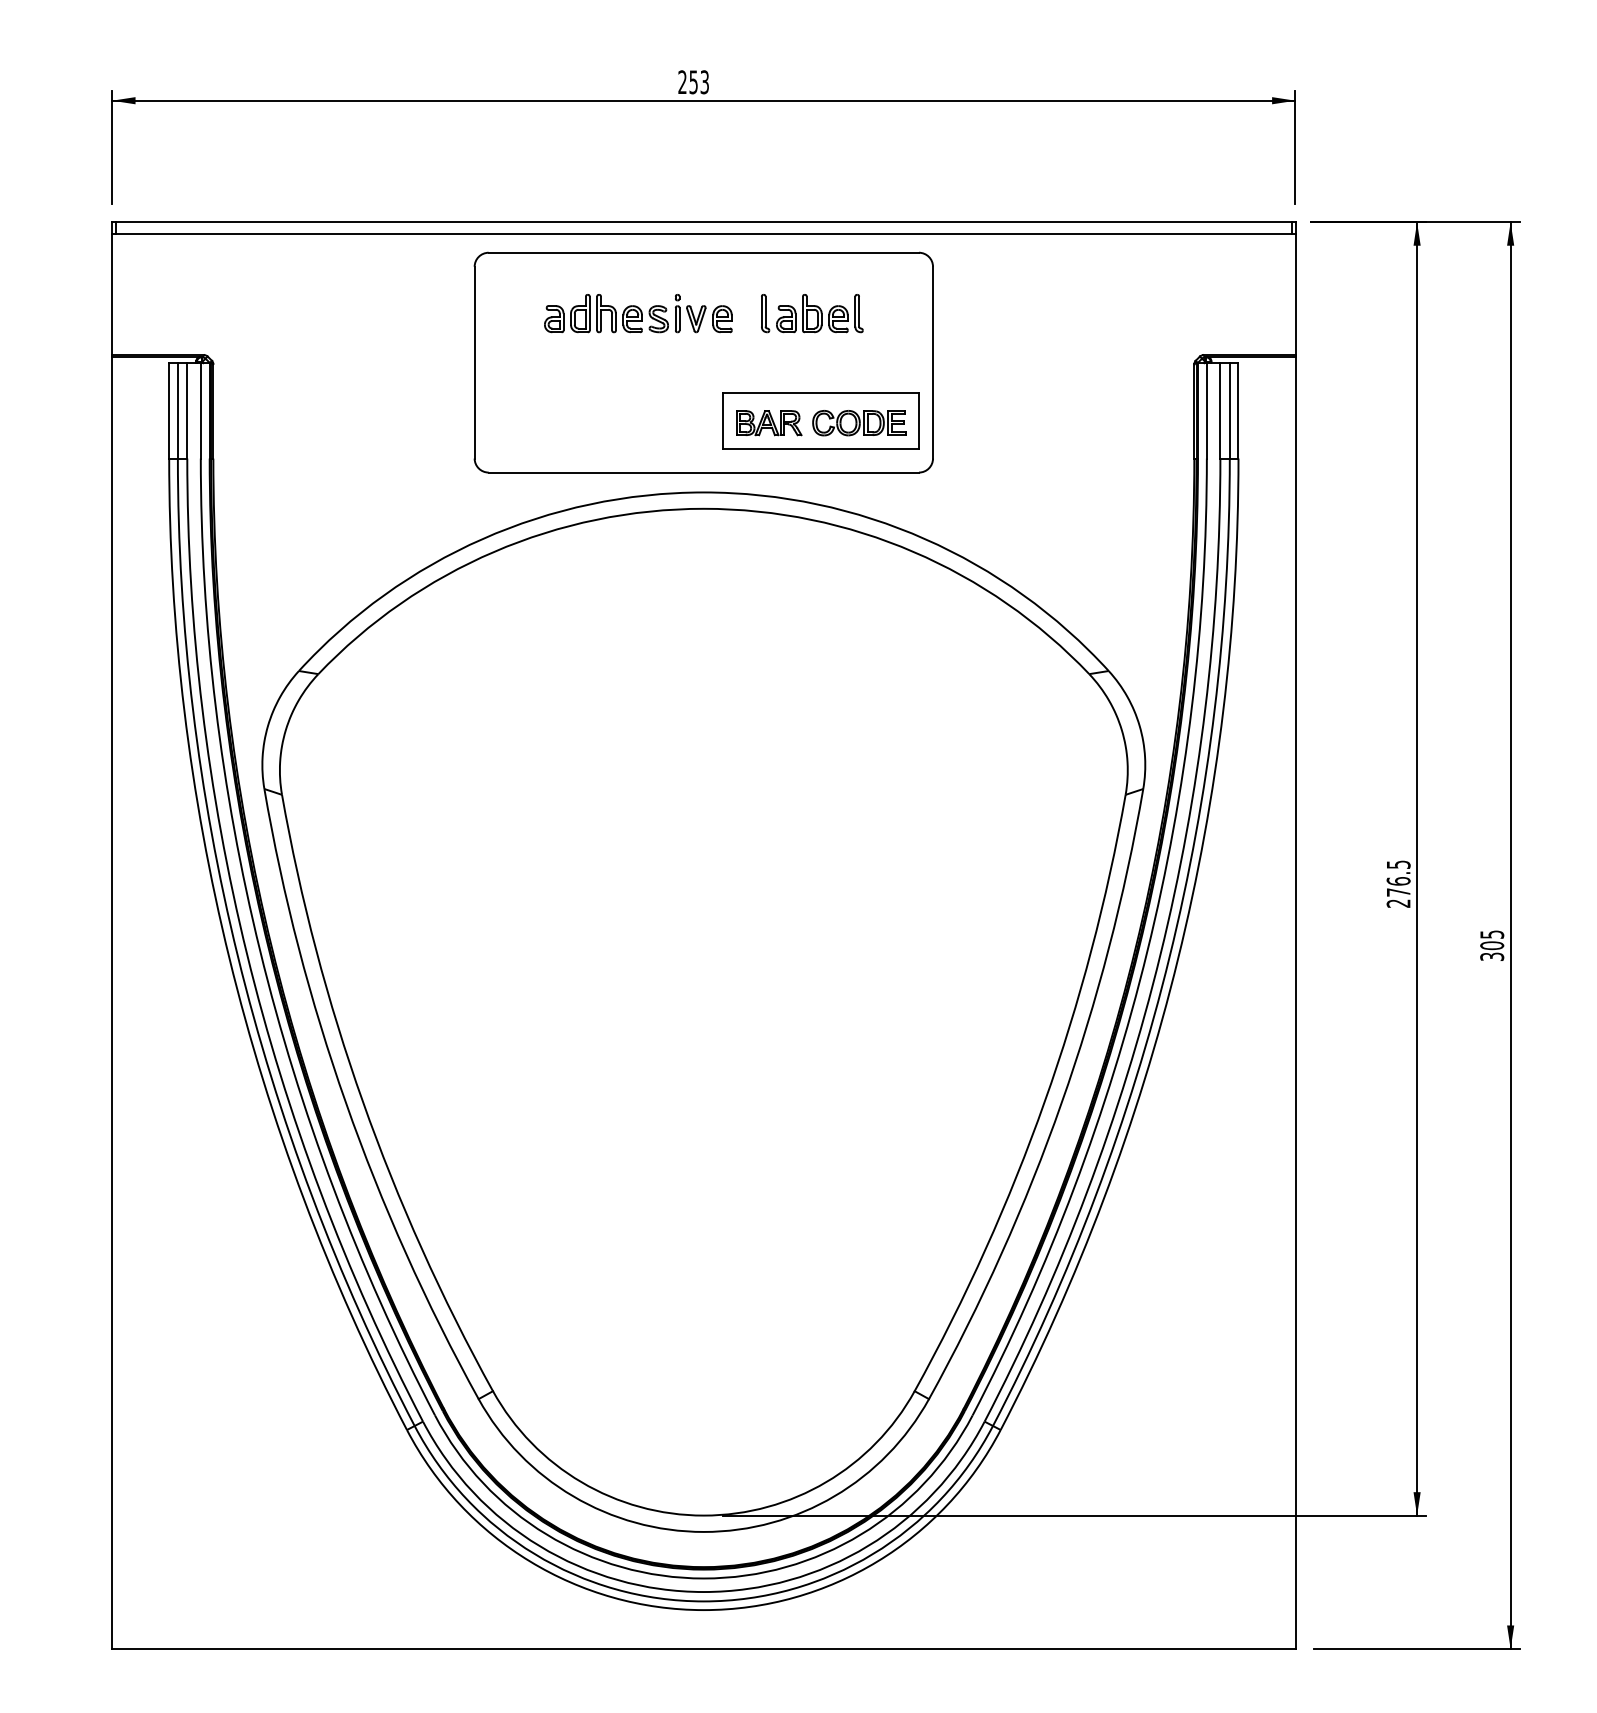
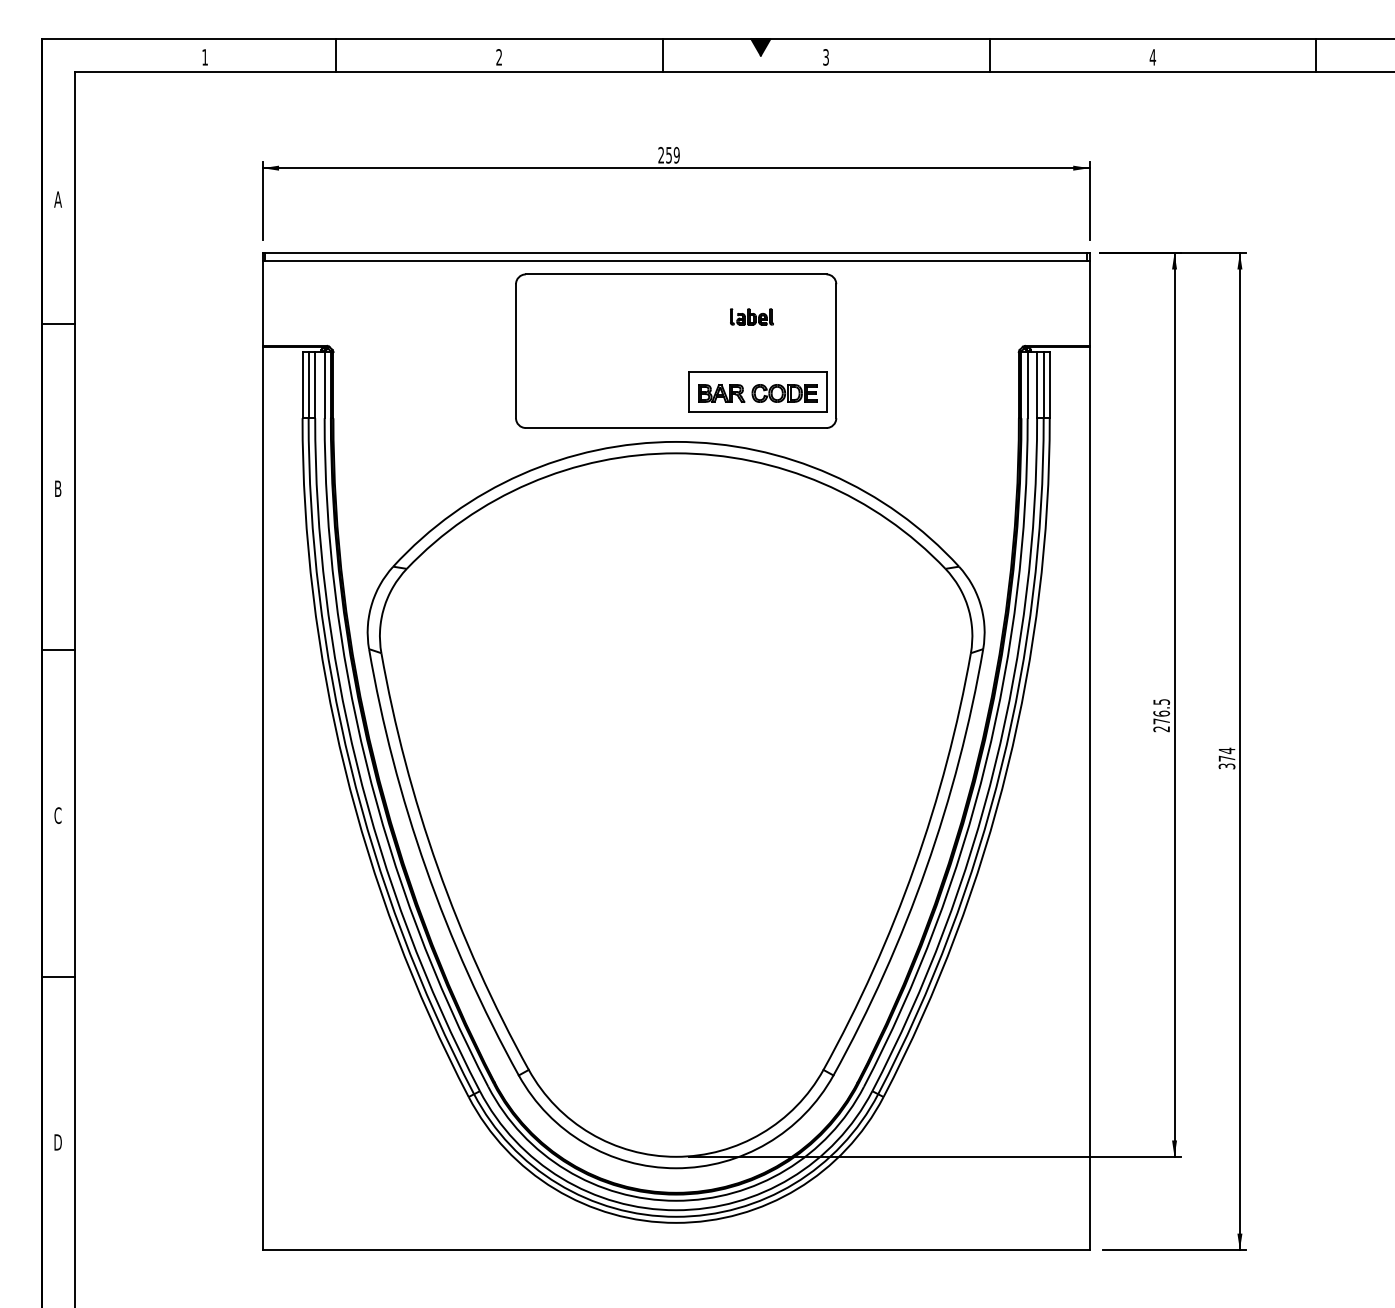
text: (704, 82) -> (676, 155), 253 -> 259
part: (638, 312) -> (630, 316), removed
part: (811, 312) -> (751, 316), size x0.6
text: (1491, 939) -> (1226, 754), 305 -> 374

